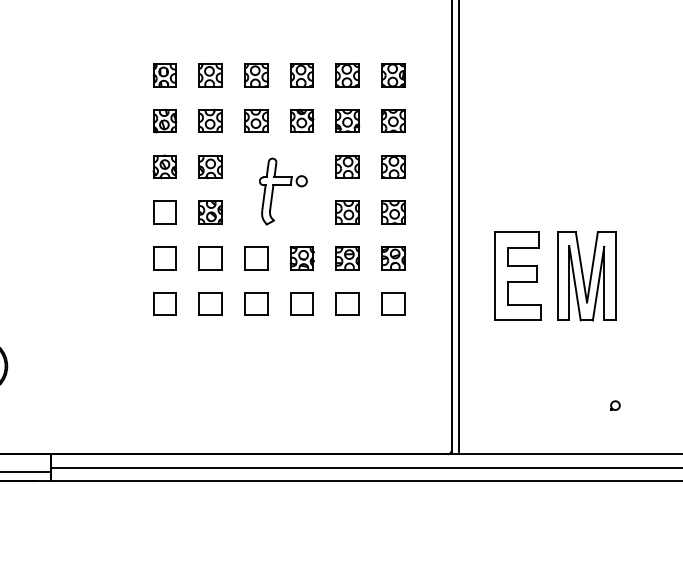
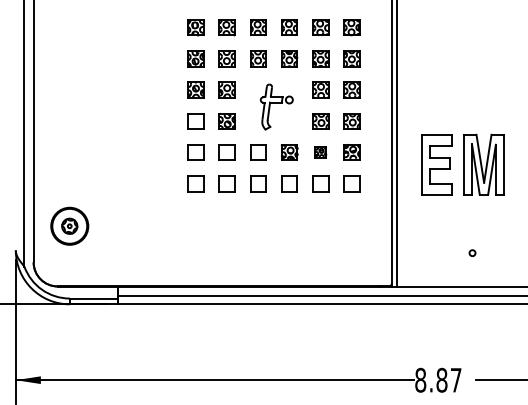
part: (347, 258) -> (320, 152), size x0.7
part: (615, 404) -> (472, 252), moved

